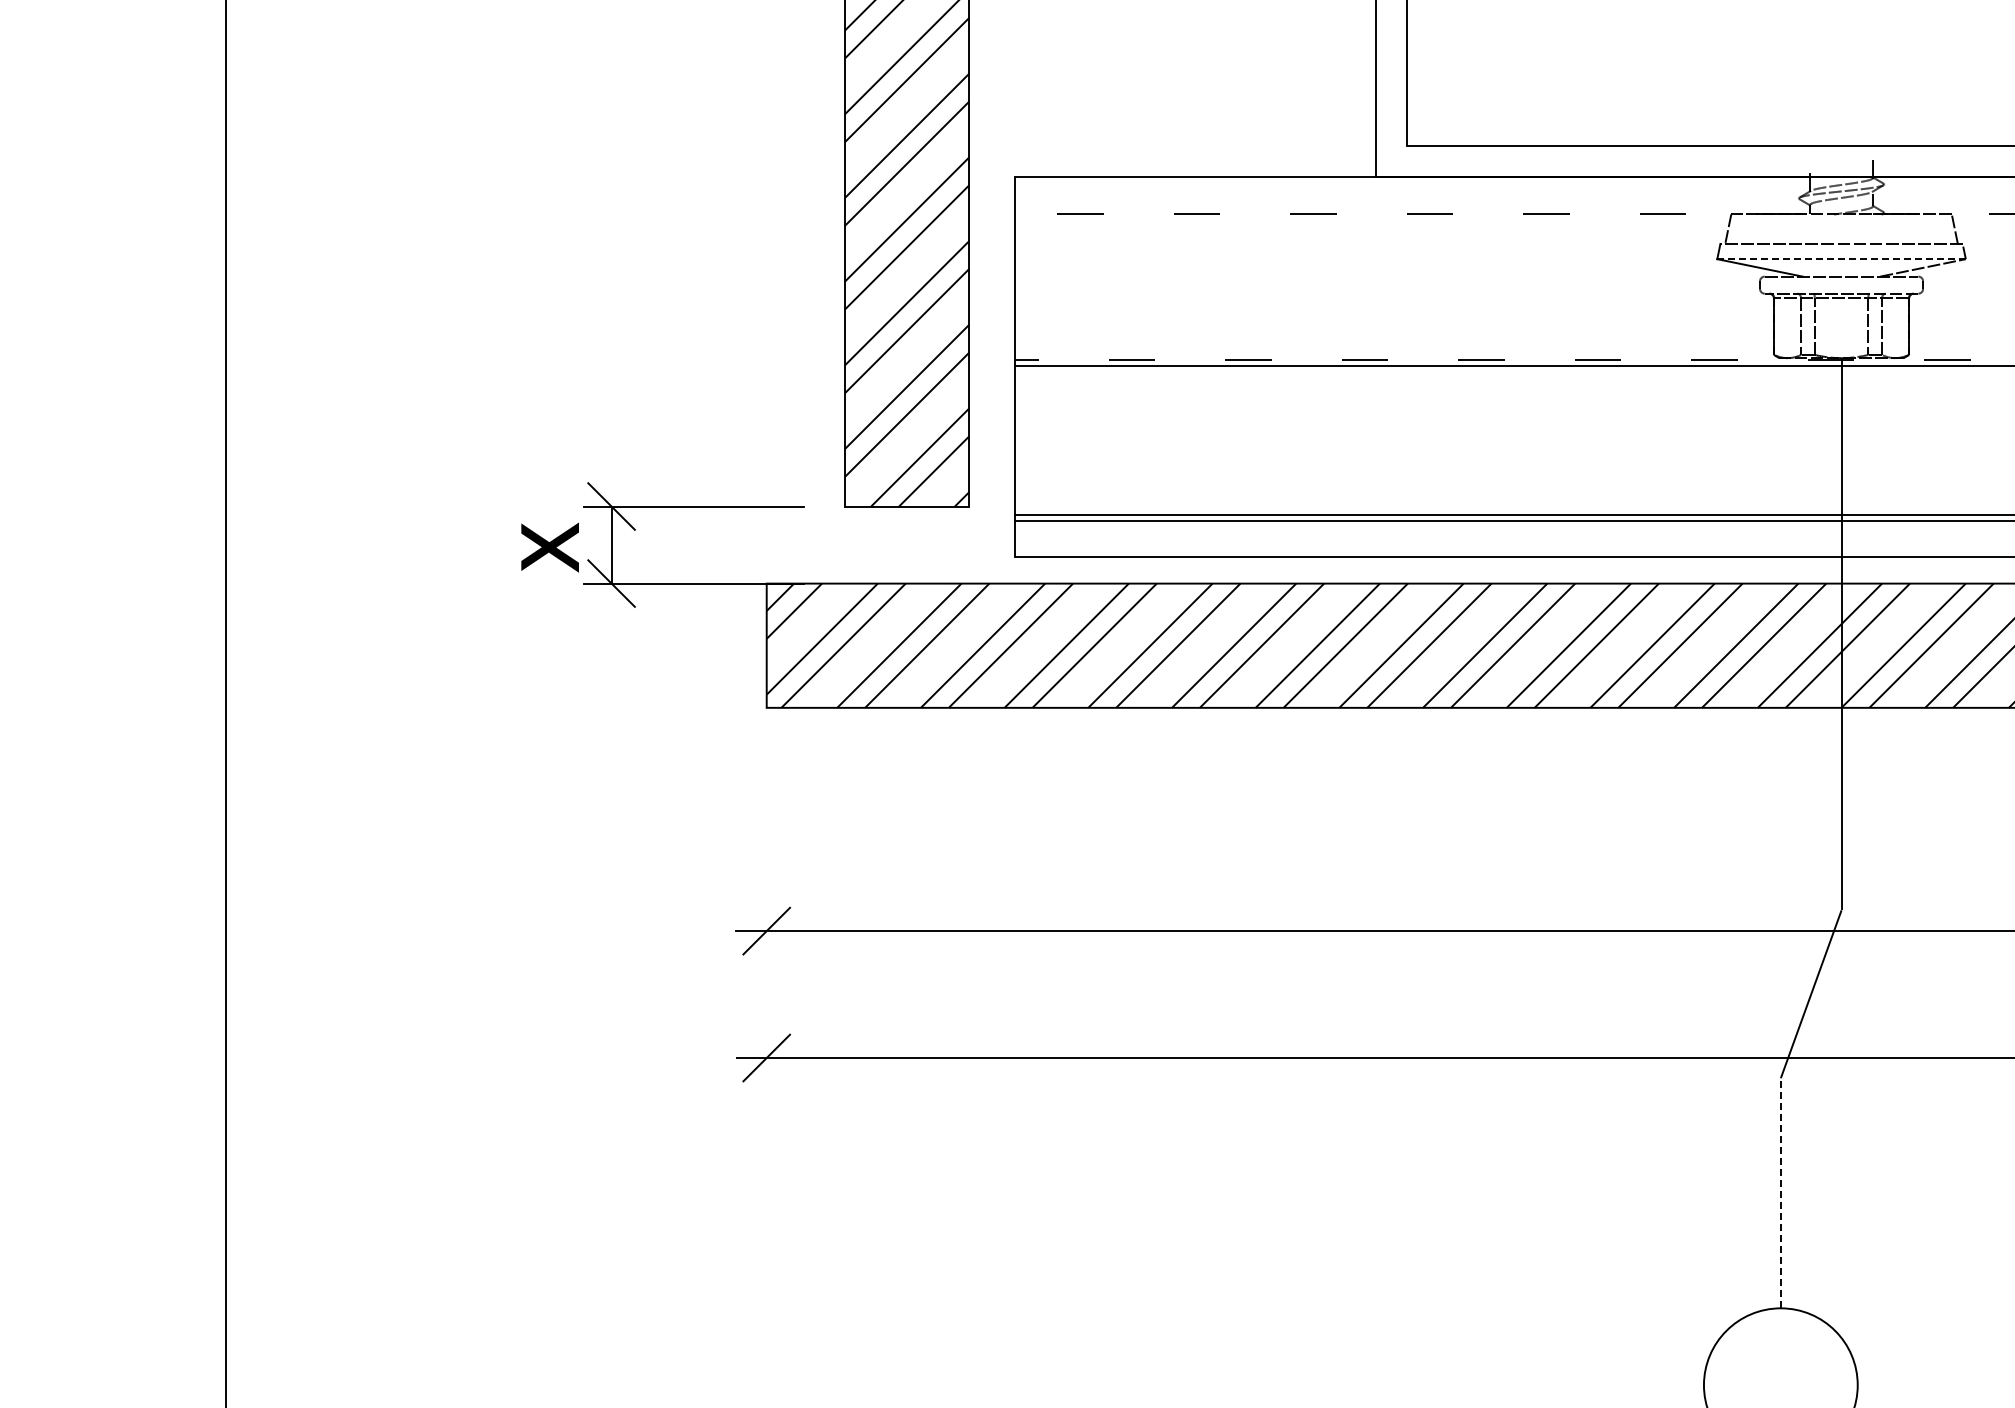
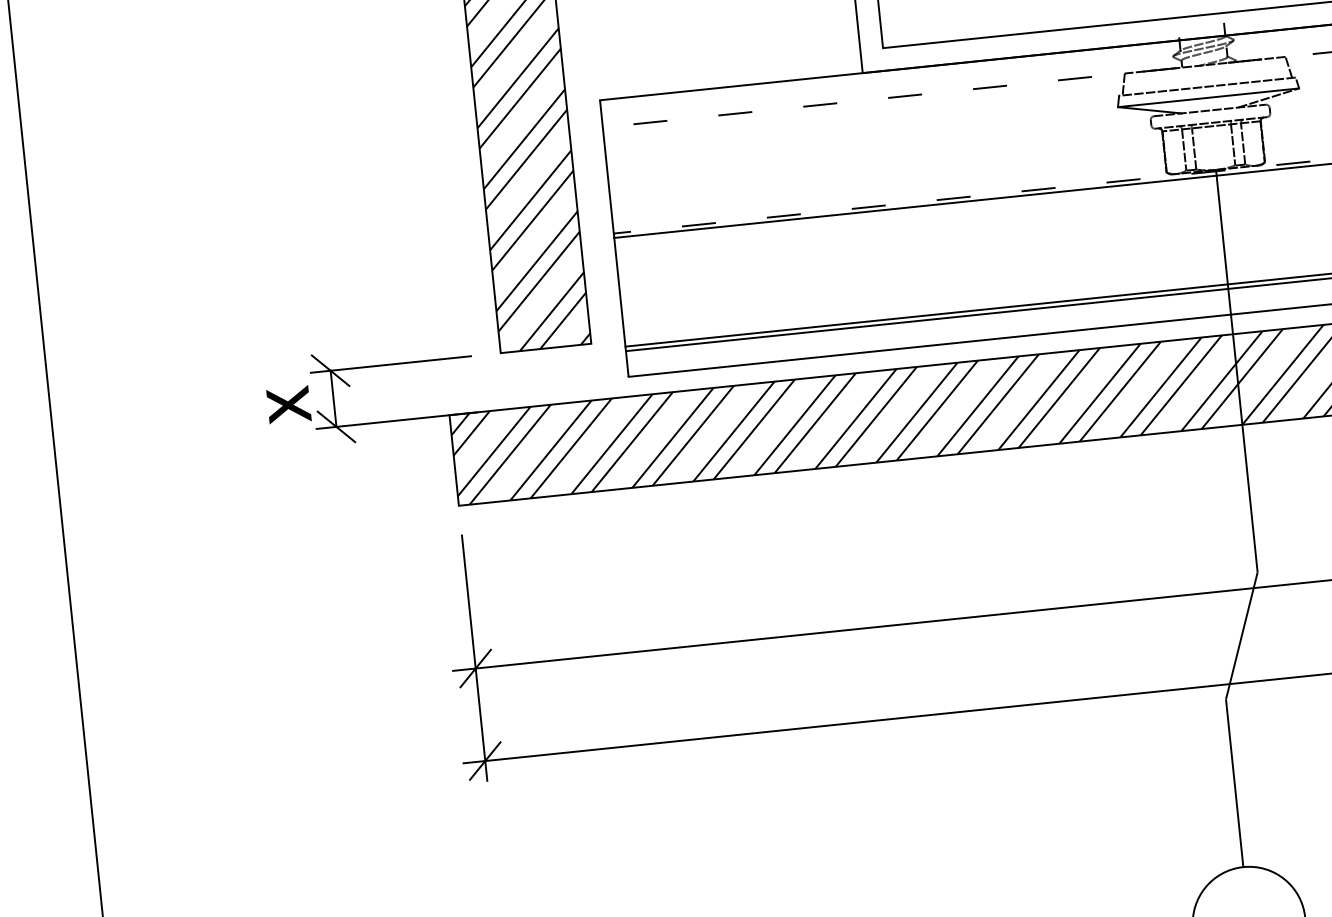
line: (1841, 259) -> (1208, 98), dashed -> solid
line: (766, 916) -> (474, 657), added
line: (1780, 1192) -> (1234, 782), dashed -> solid

